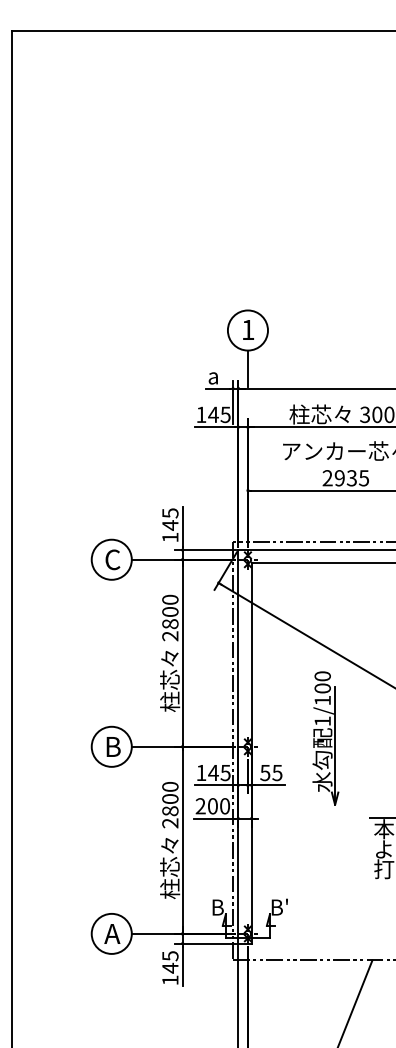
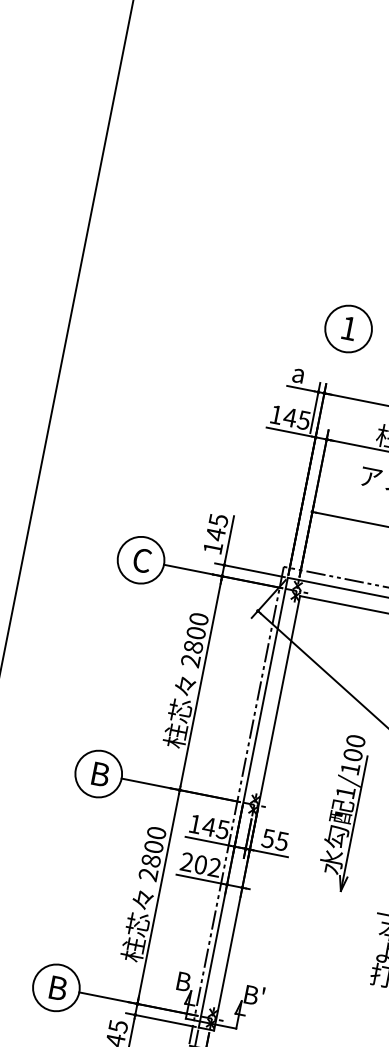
line: (247, 368) -> (339, 372), removed
text: (225, 806) -> (215, 867), 200 -> 202
text: (112, 933) -> (57, 987), A -> B

